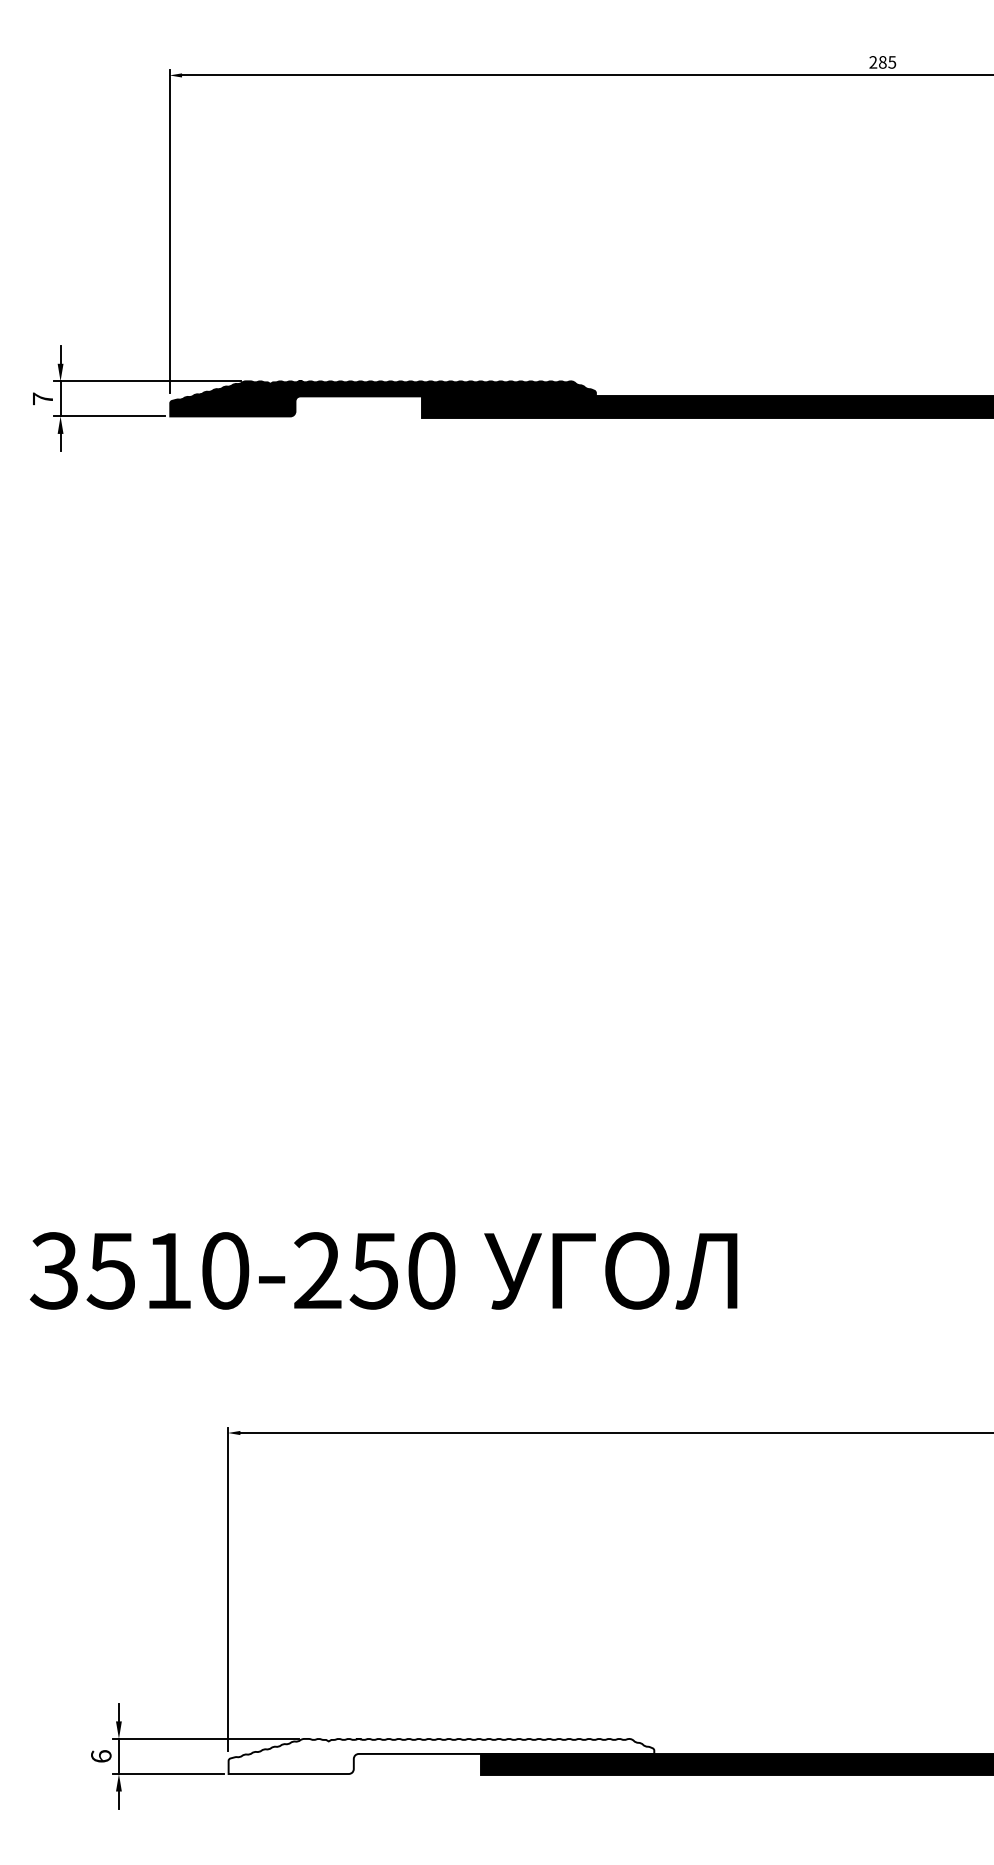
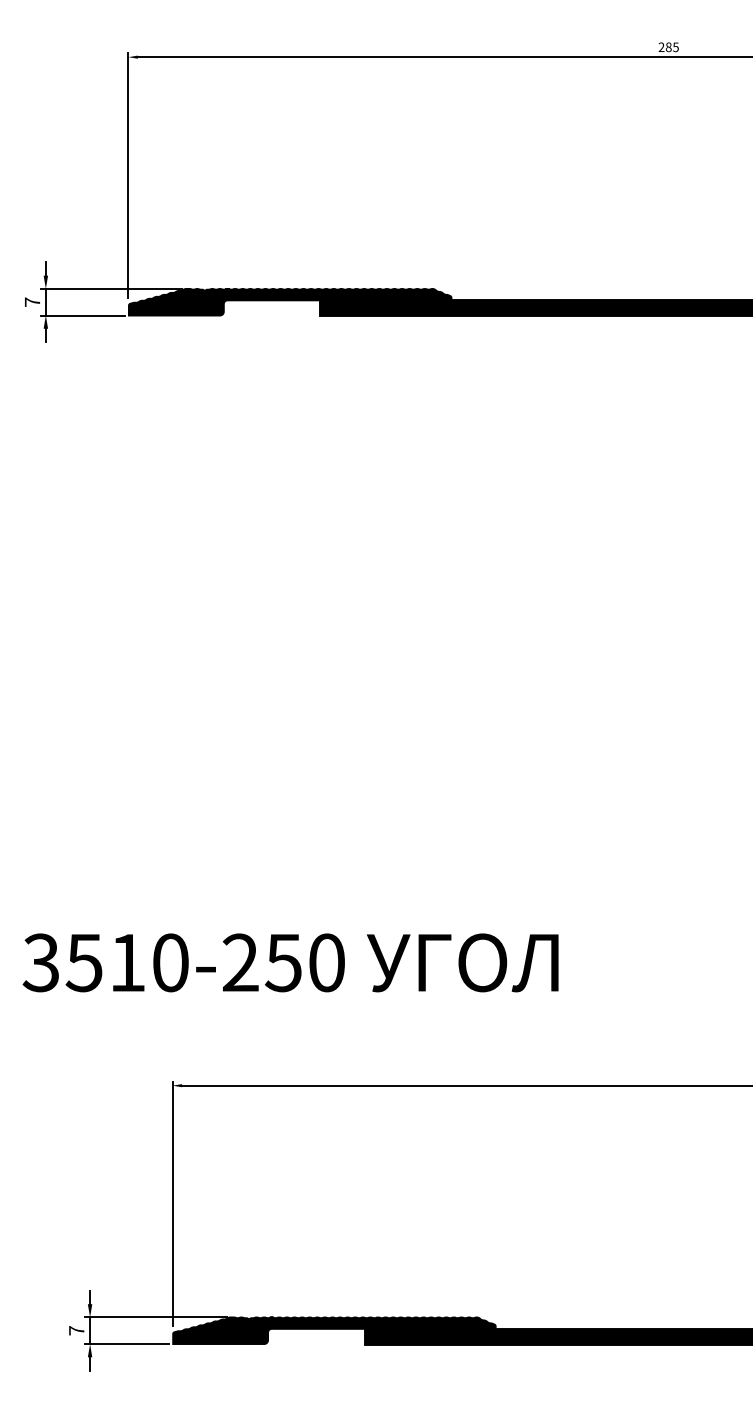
fill: (441, 1755) -> (334, 1330), added
text: (101, 1756) -> (76, 1330), 6 -> 7

